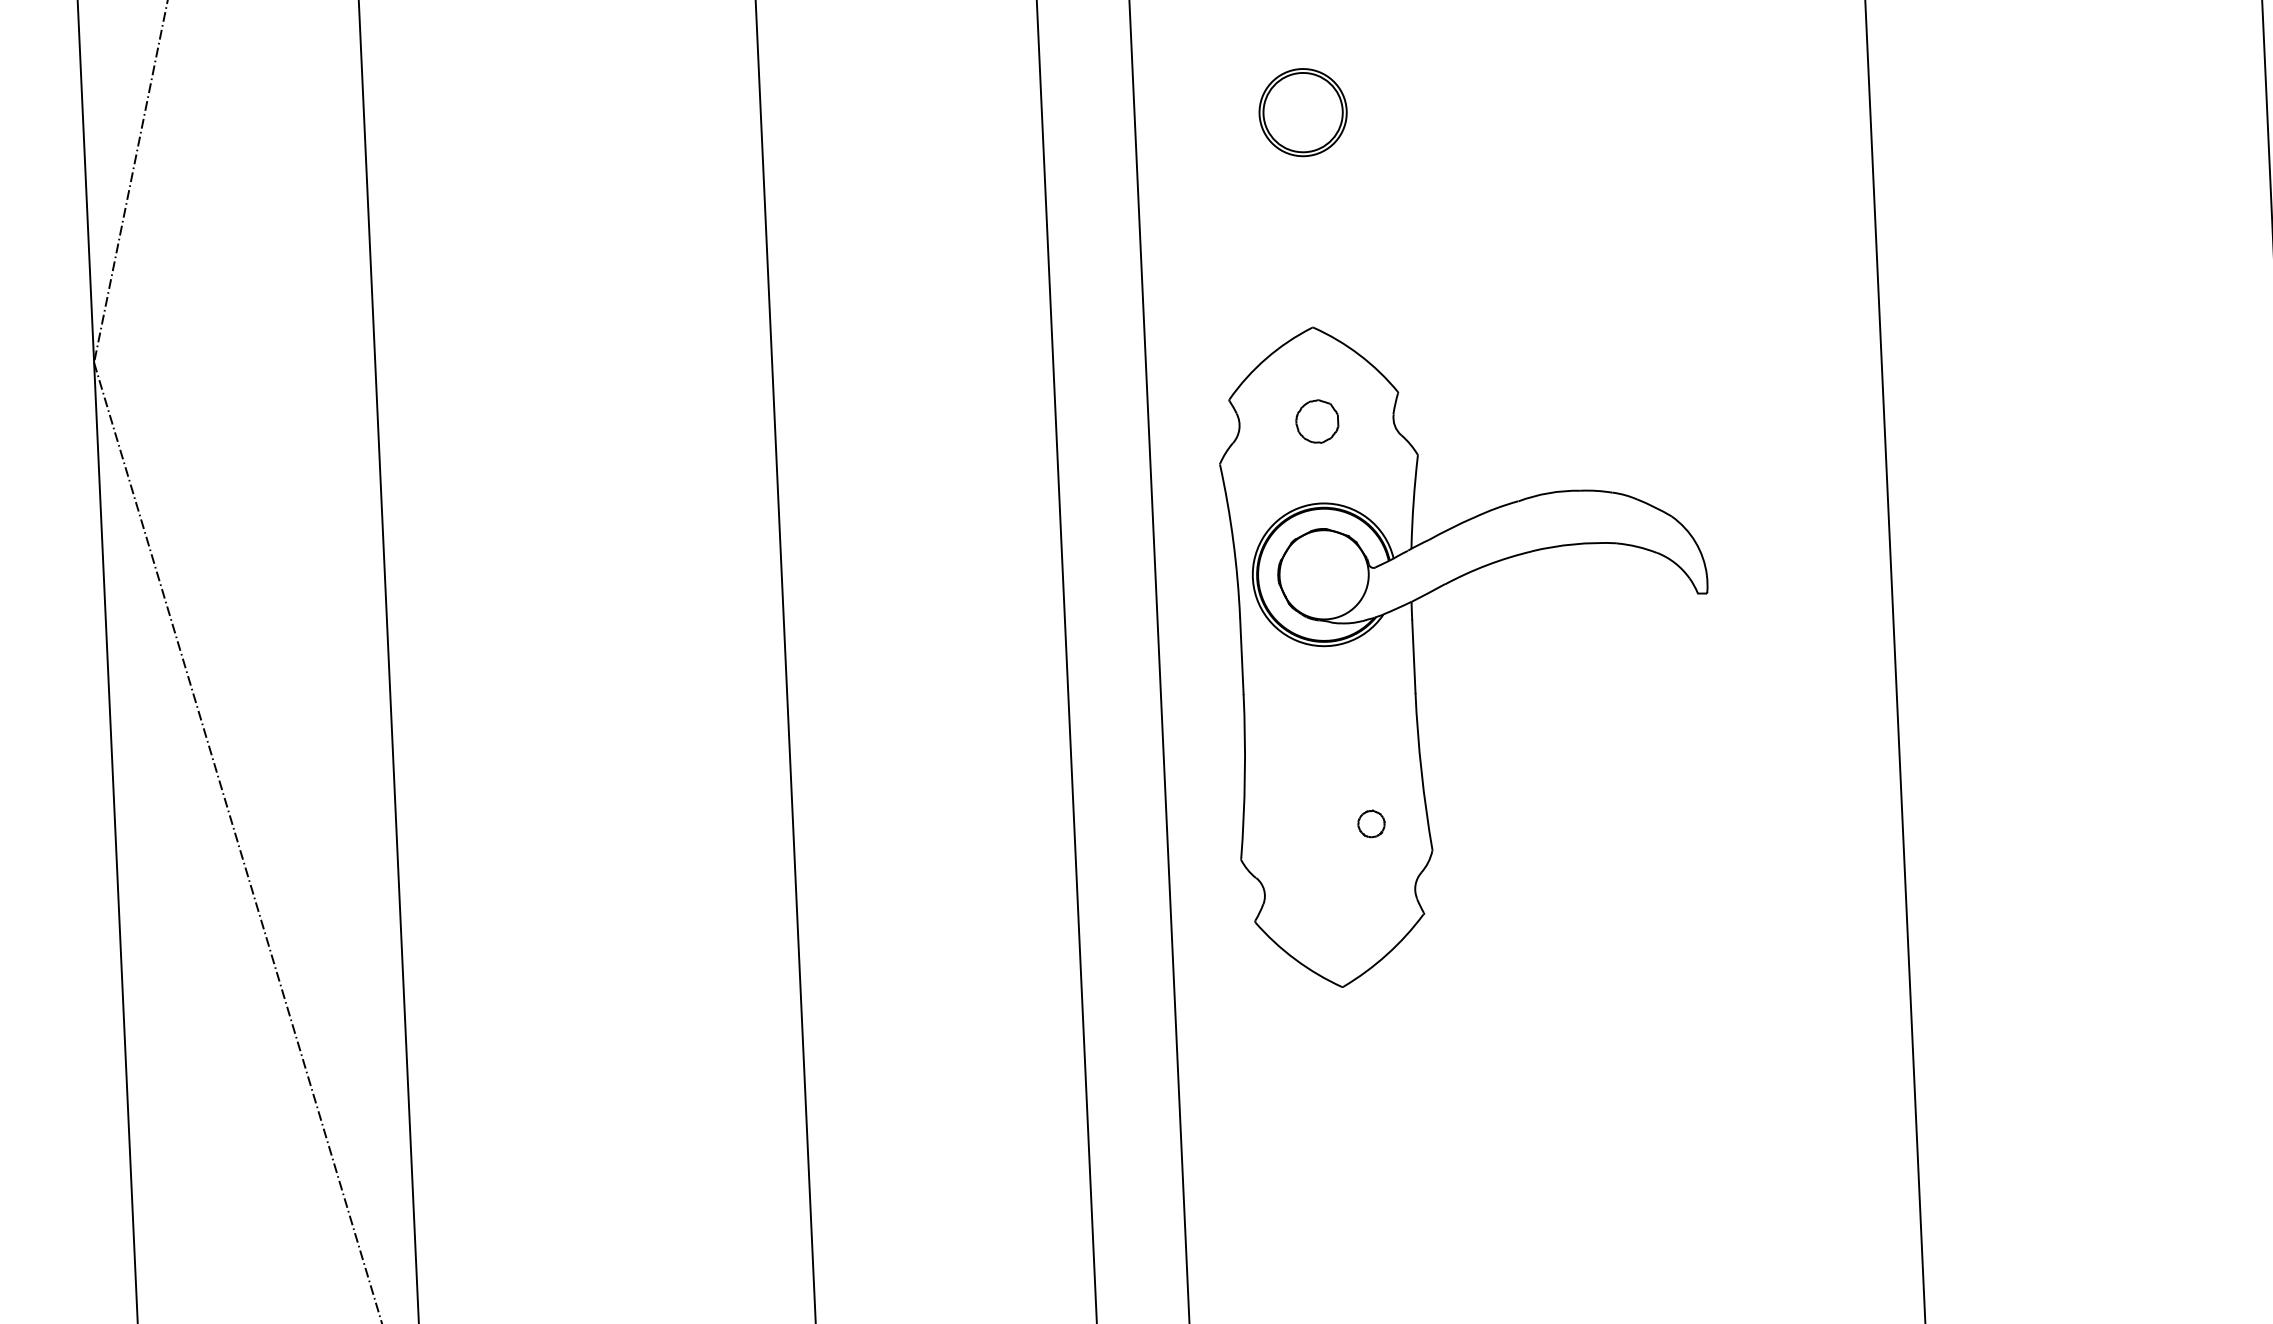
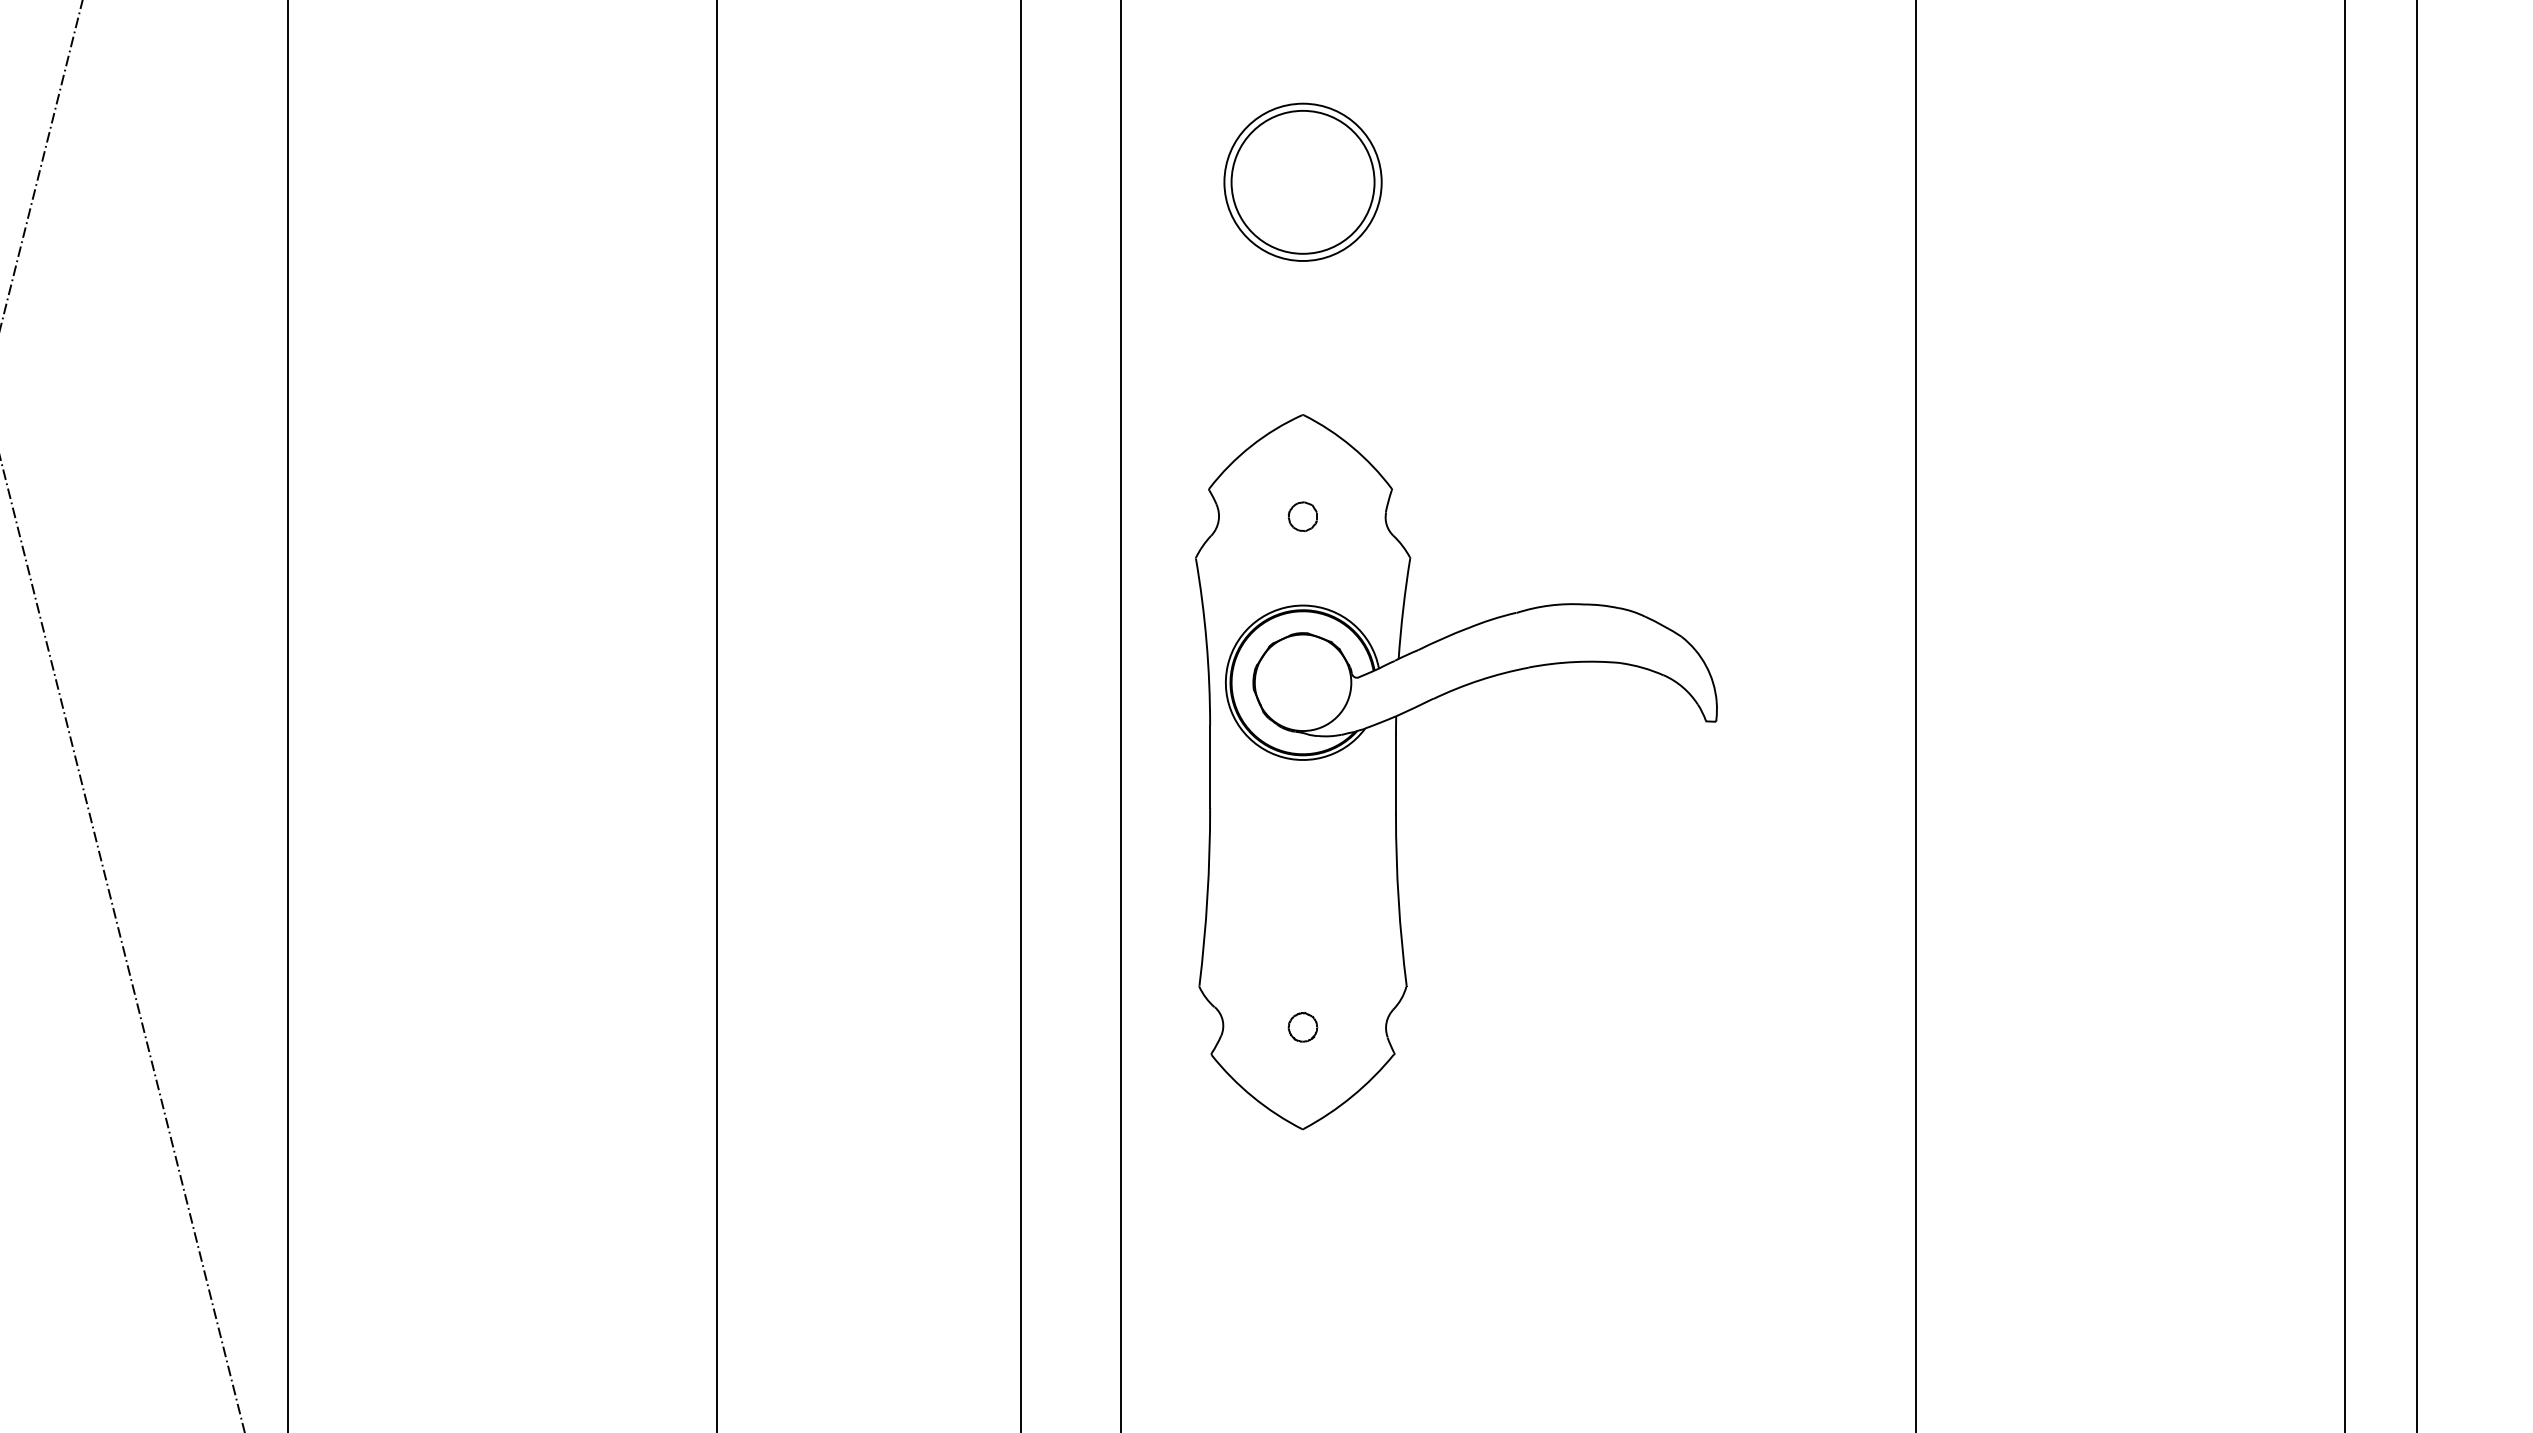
part: (1302, 111) -> (1302, 181), size x1.67
part: (1316, 421) -> (1302, 516), size x0.62
part: (1371, 824) -> (1302, 1027), moved

